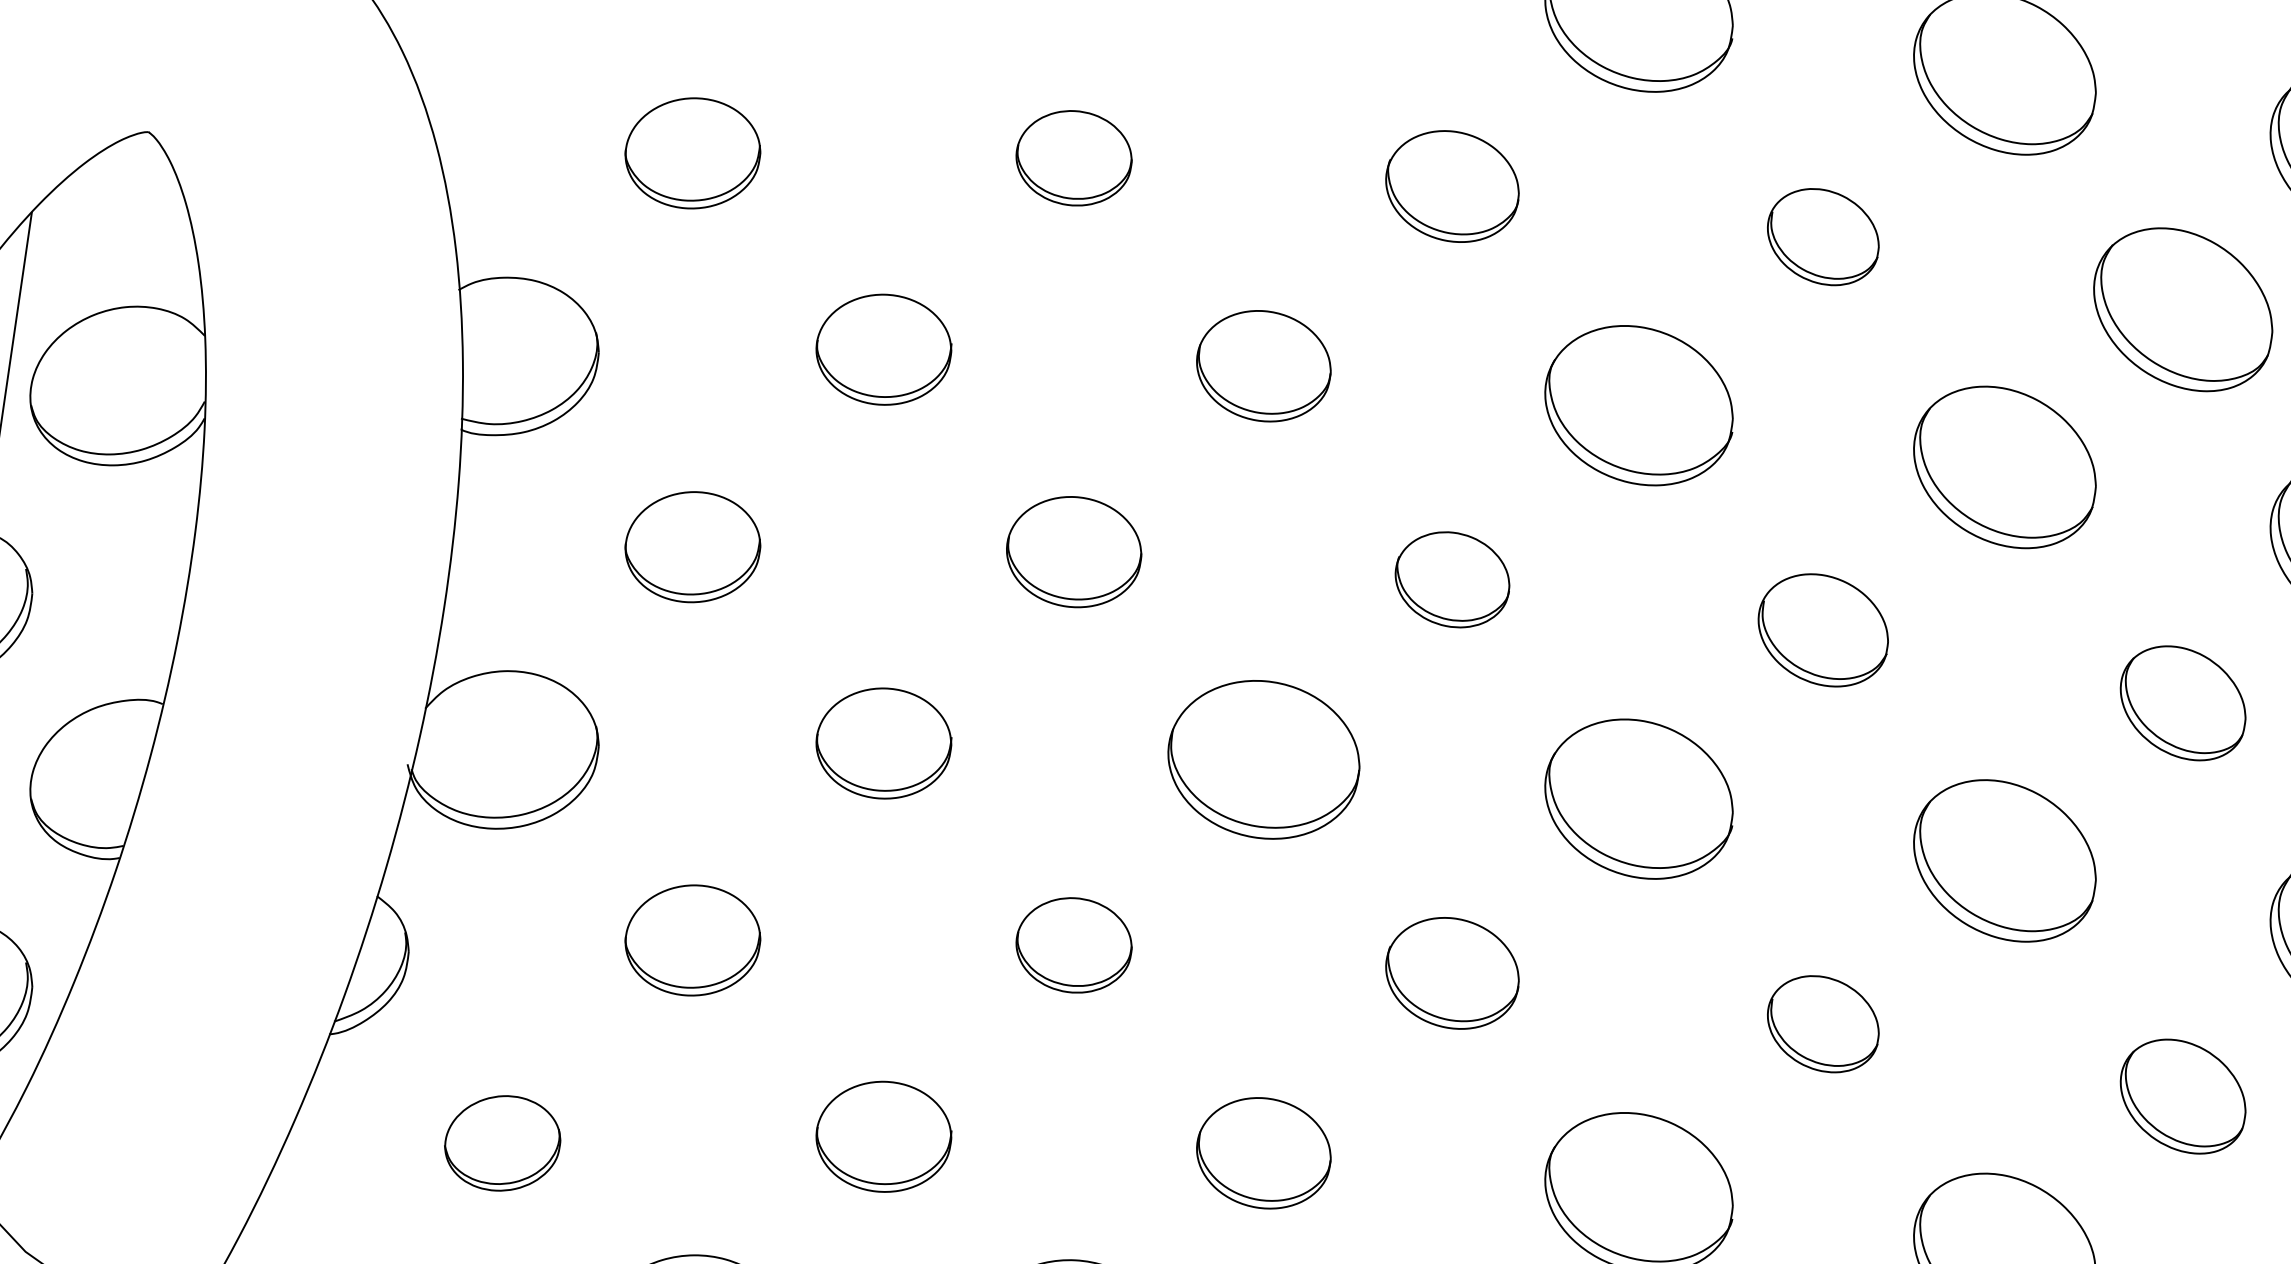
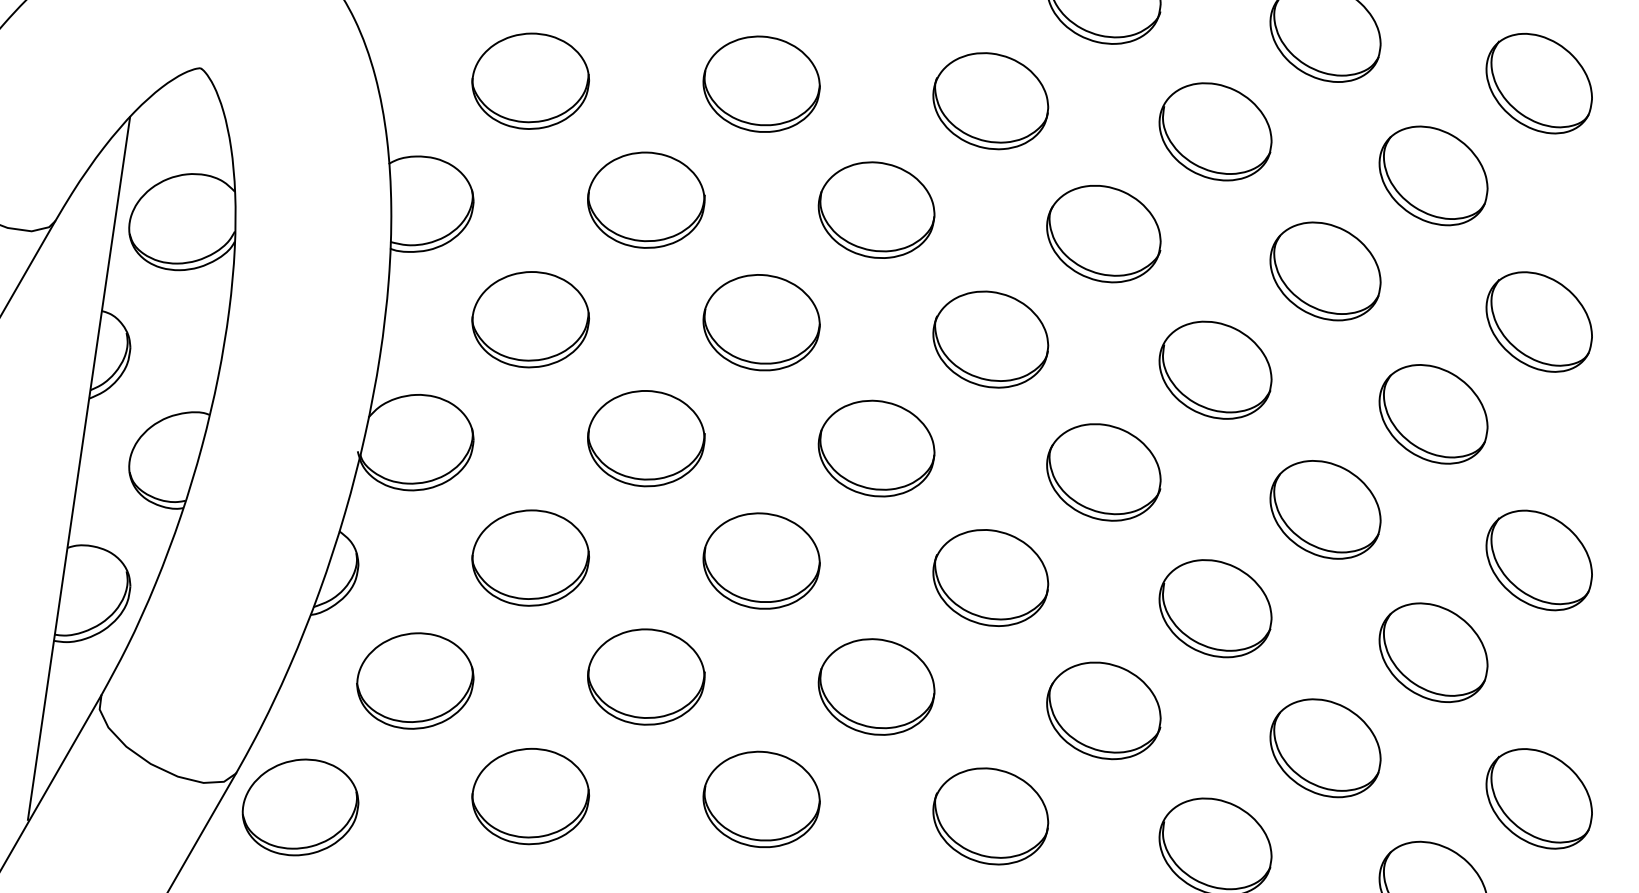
part: (692, 152) -> (530, 80), size x1.43
part: (1073, 157) -> (761, 83), size x1.67
part: (1451, 186) -> (990, 101), size x1.43
part: (1823, 236) -> (1215, 131), size x1.67
part: (884, 348) -> (646, 199), size x1.43
part: (1263, 365) -> (876, 209), size x1.43
part: (692, 546) -> (530, 319), size x1.43
part: (1073, 551) -> (761, 322), size x1.43
part: (1451, 579) -> (990, 339), size x1.67
part: (1823, 629) -> (1215, 369), size x1.43
part: (2183, 703) -> (1433, 414), size x1.43
part: (884, 743) -> (646, 438), size x1.43
part: (692, 939) -> (530, 557), size x1.43
part: (1073, 944) -> (761, 560), size x1.67
part: (1451, 972) -> (990, 577), size x1.43
part: (1823, 1023) -> (1215, 608), size x1.67
part: (2183, 1096) -> (1433, 652), size x1.43
part: (884, 1135) -> (646, 676), size x1.43
part: (502, 1142) -> (415, 680), size x1.67
part: (1263, 1152) -> (876, 686), size x1.43

